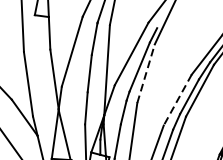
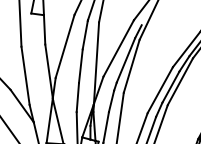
line: (145, 73) -> (131, 66), dashed -> solid
line: (177, 100) -> (160, 90), dashed -> solid

